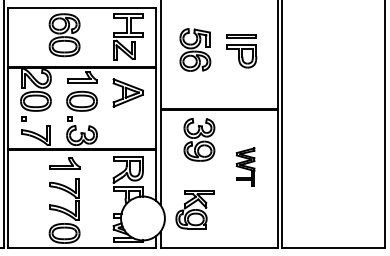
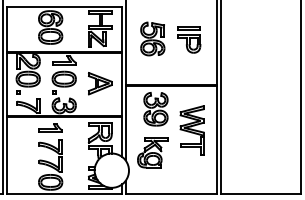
part: (128, 92) -> (100, 83), moved
part: (244, 167) -> (191, 130), size x1.67
part: (195, 209) -> (152, 152), moved

